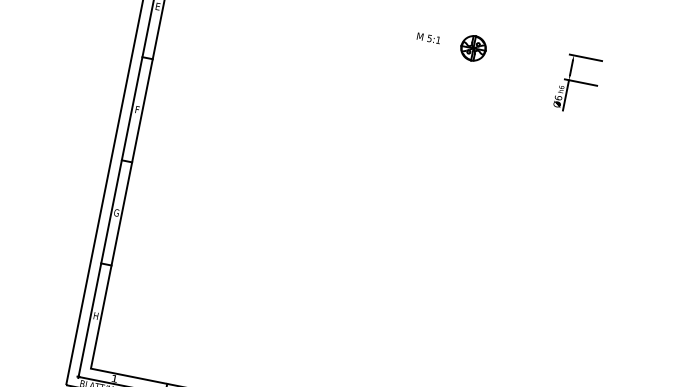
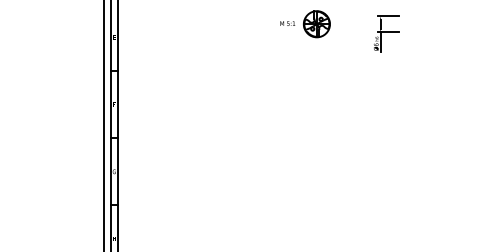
part: (472, 48) -> (316, 24), size x1.67

